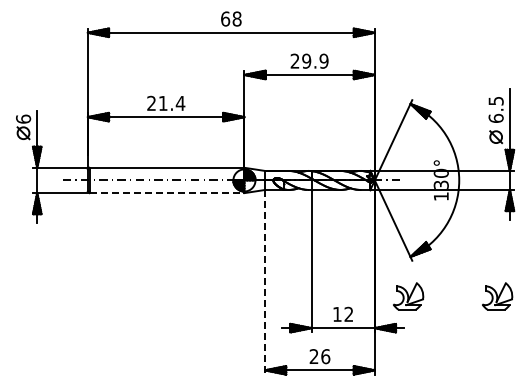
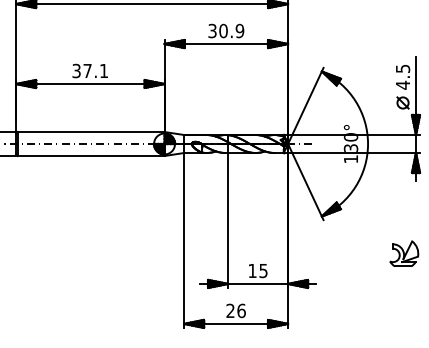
text: (300, 61) -> (217, 31), 29.9 -> 30.9
text: (166, 103) -> (90, 71), 21.4 -> 37.1
text: (495, 118) -> (402, 85), 6.5 -> 4.5
line: (167, 193) -> (91, 156), dashed -> solid
line: (265, 282) -> (184, 240), dashed -> solid
part: (408, 296) -> (319, 253), removed
text: (348, 313) -> (263, 270), 12 -> 15

